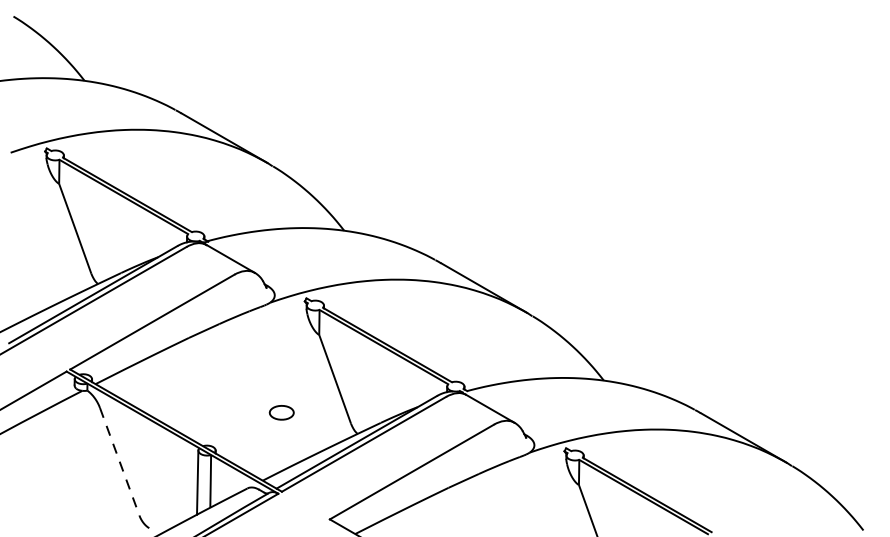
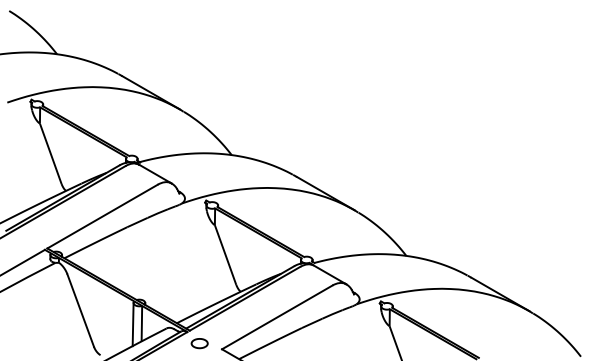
part: (281, 412) -> (199, 343), moved
line: (119, 461) -> (80, 310), dashed -> solid

